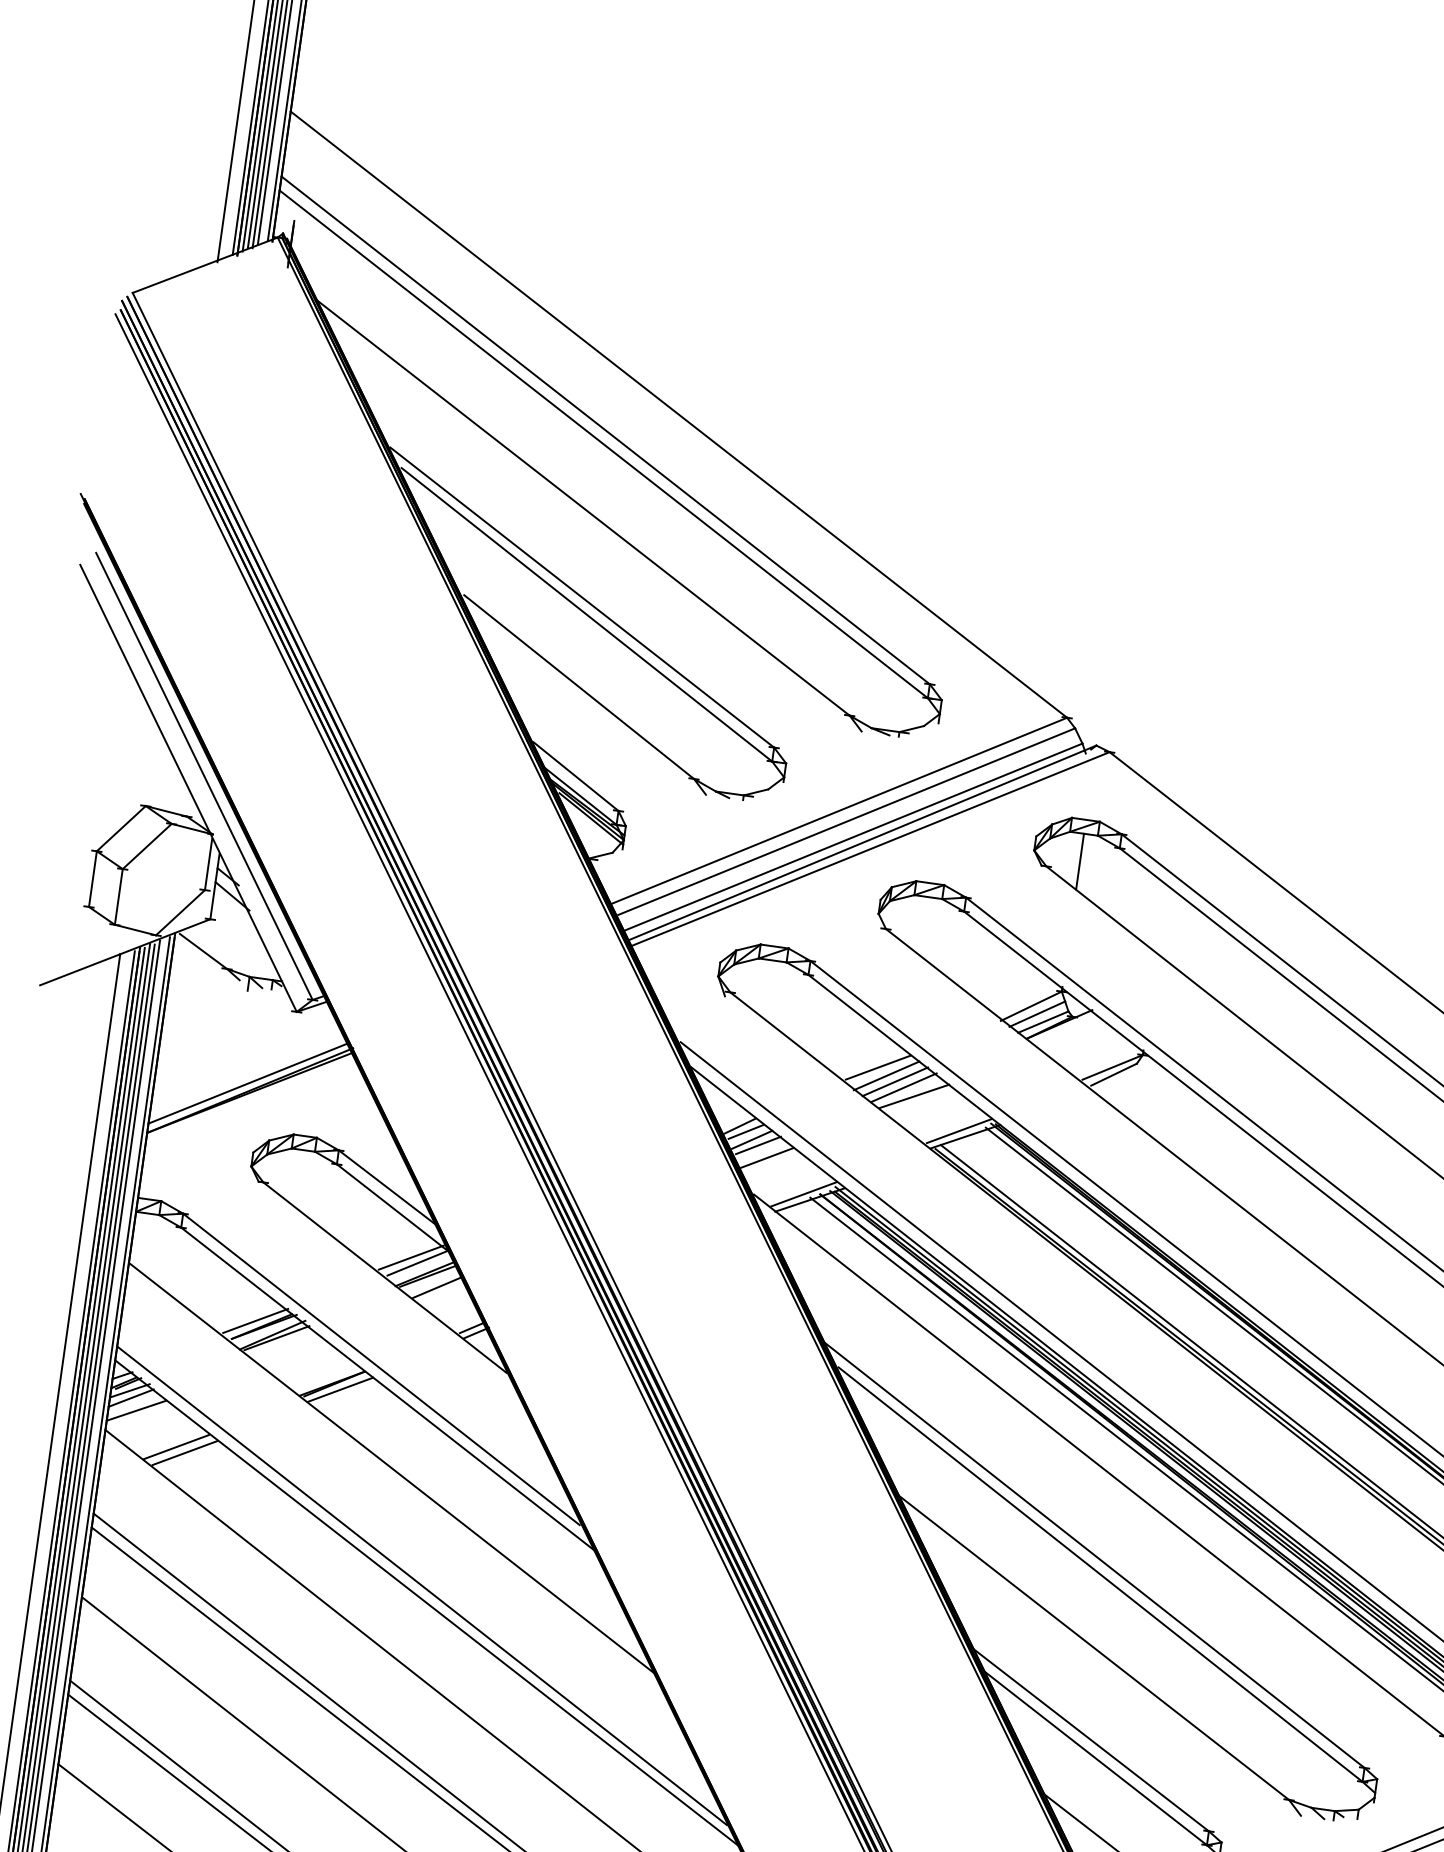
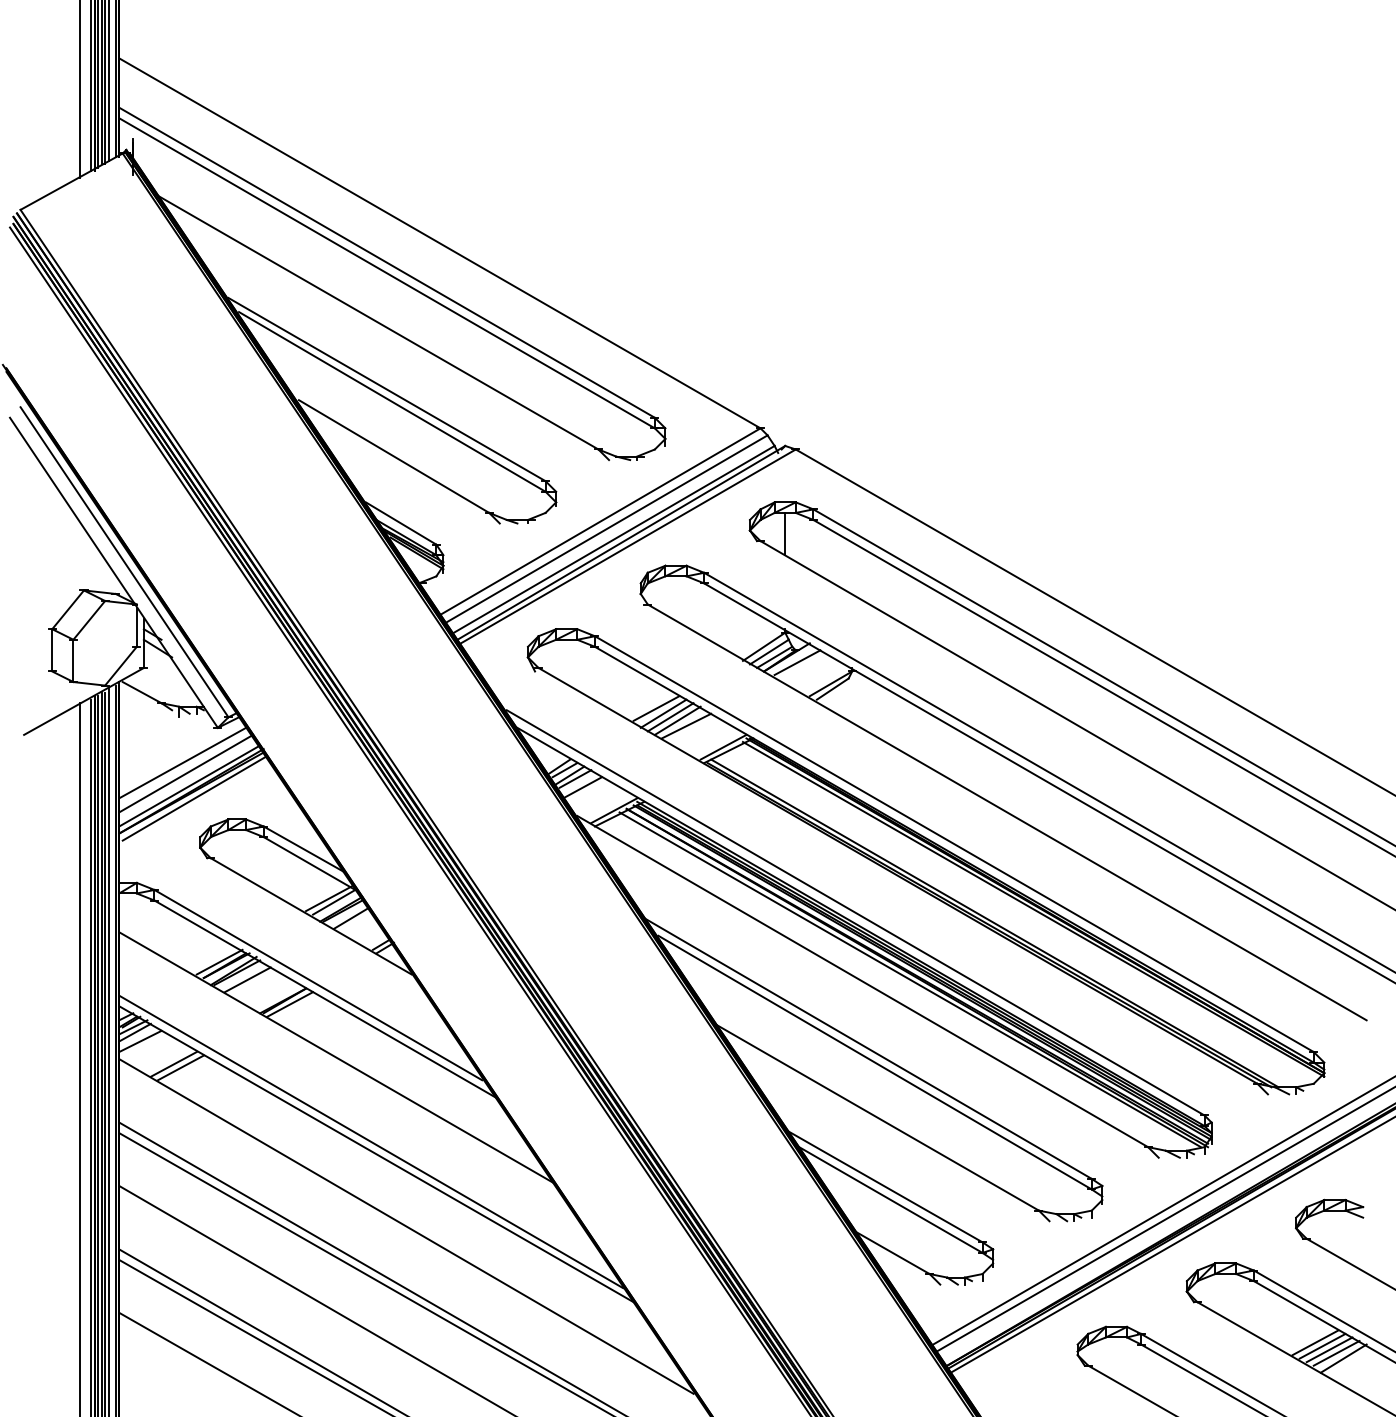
line: (1072, 1033) -> (797, 662), added
line: (243, 1050) -> (182, 762), added
line: (246, 1066) -> (186, 773), added
line: (252, 1100) -> (194, 798), added
line: (289, 1348) -> (247, 979), added

